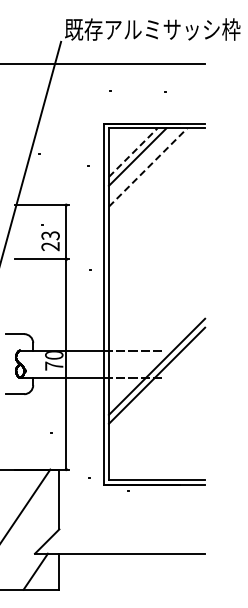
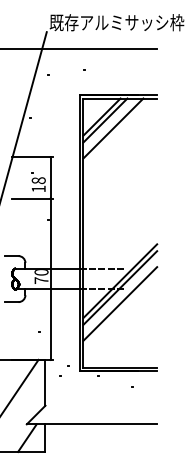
line: (133, 152) -> (102, 116), dashed -> solid
line: (148, 167) -> (113, 128), dashed -> solid
text: (50, 241) -> (38, 185), 23 -> 18
line: (156, 396) -> (119, 303), added

